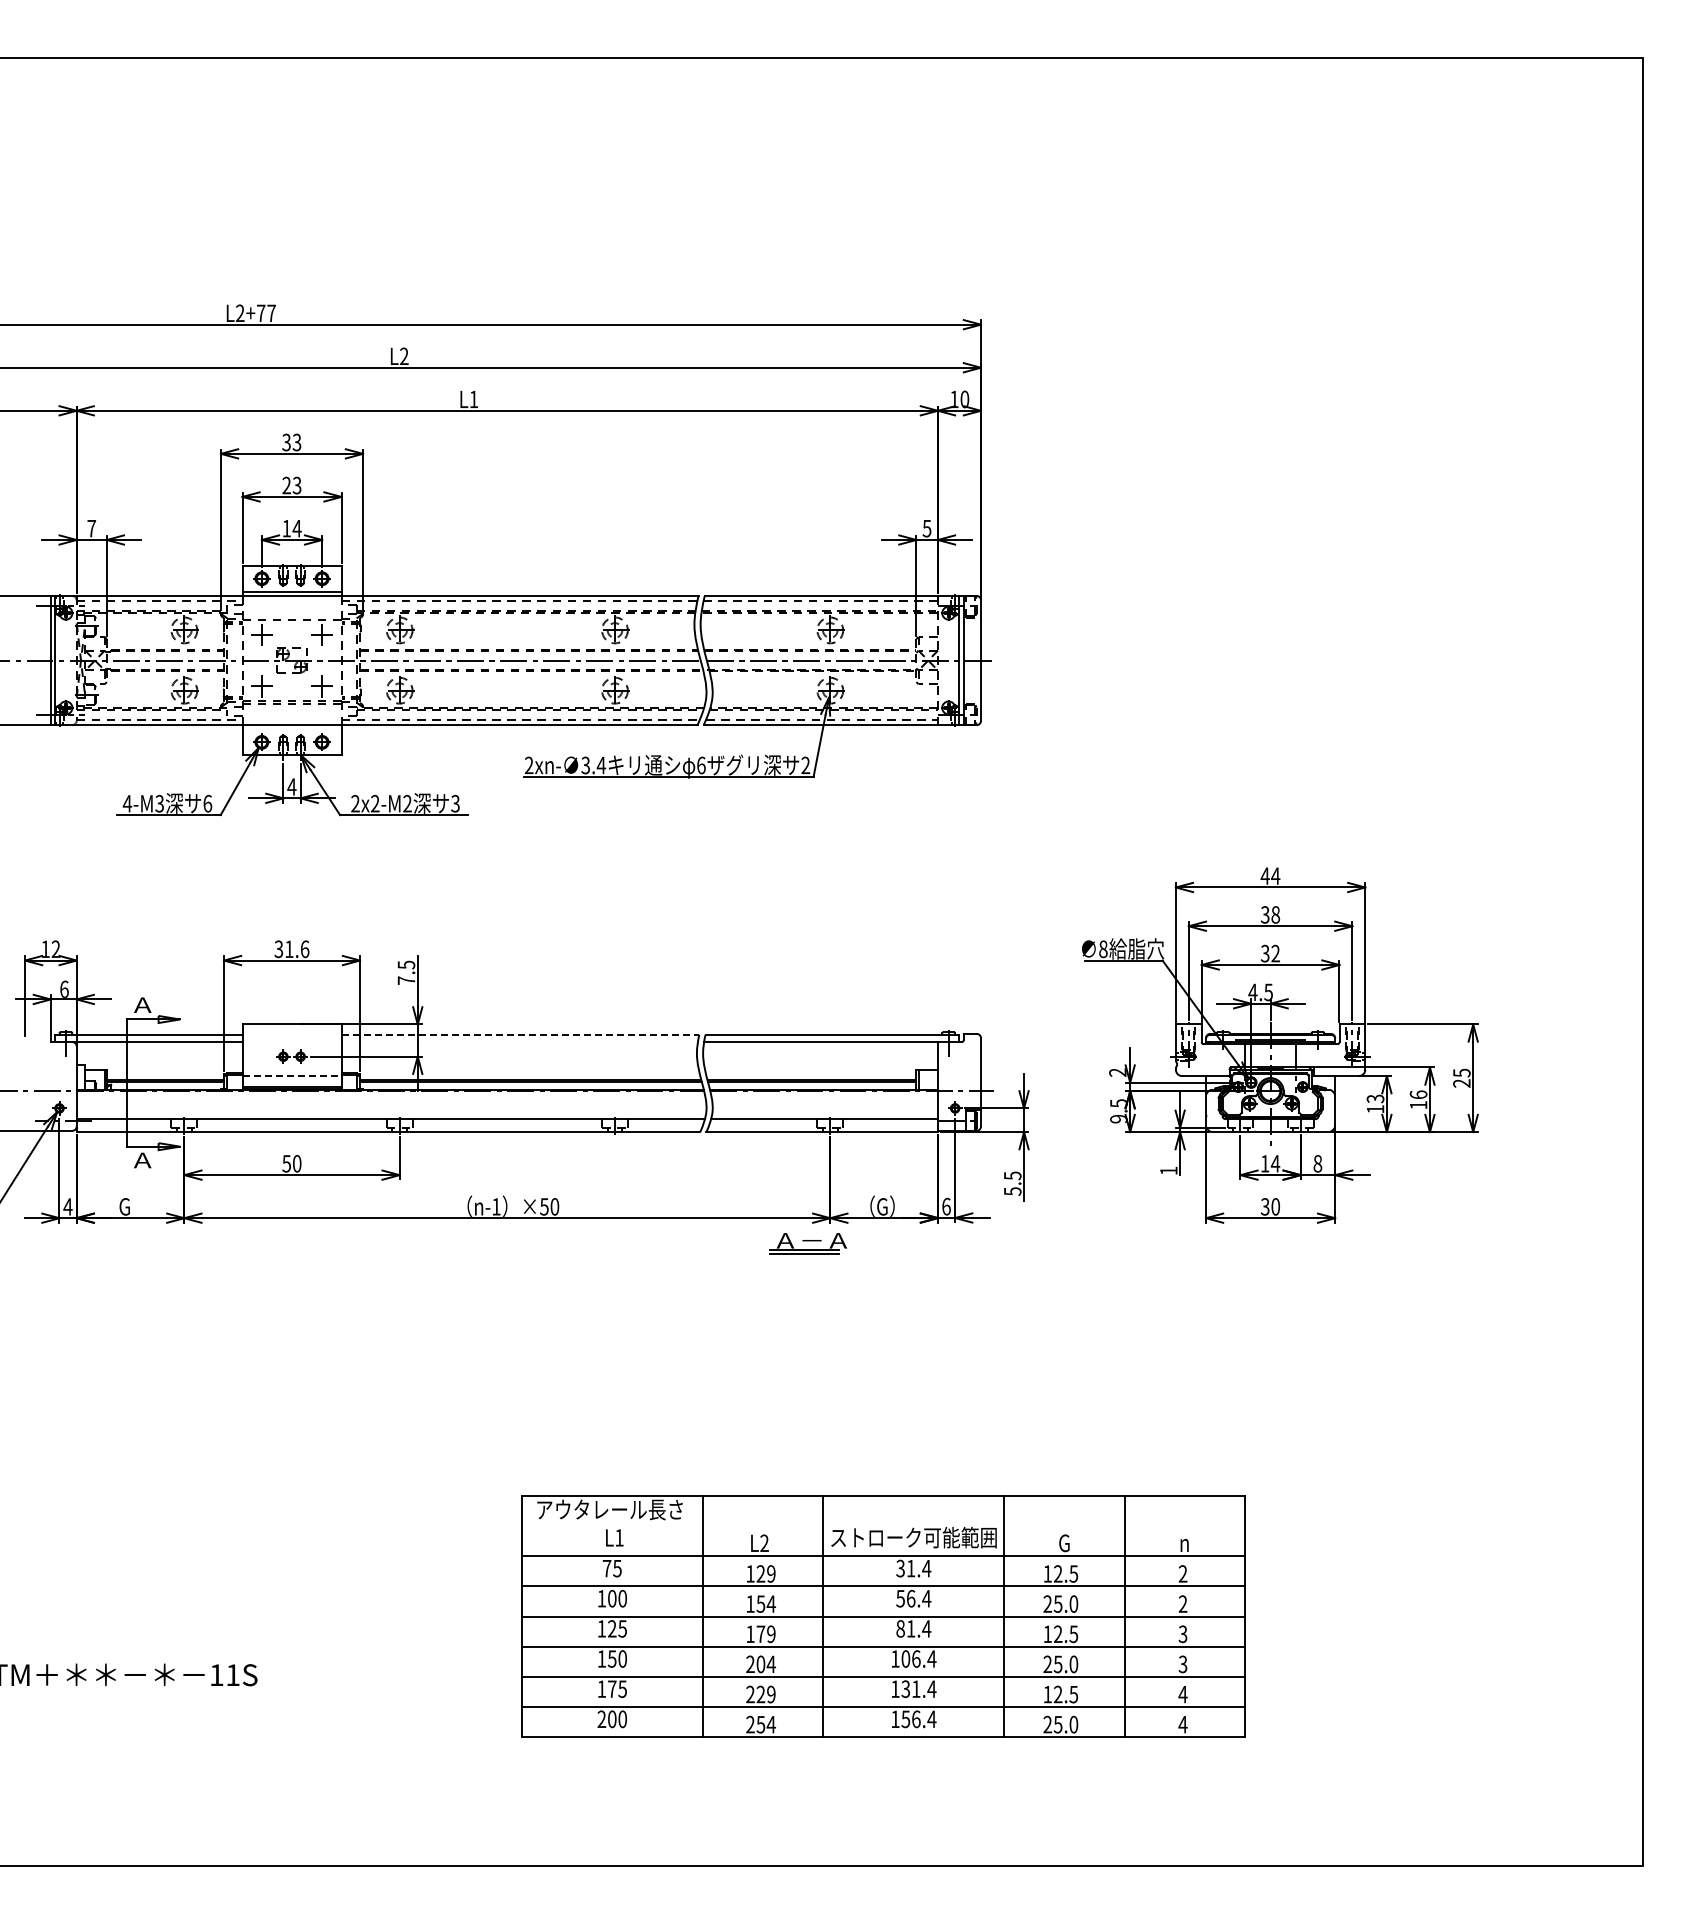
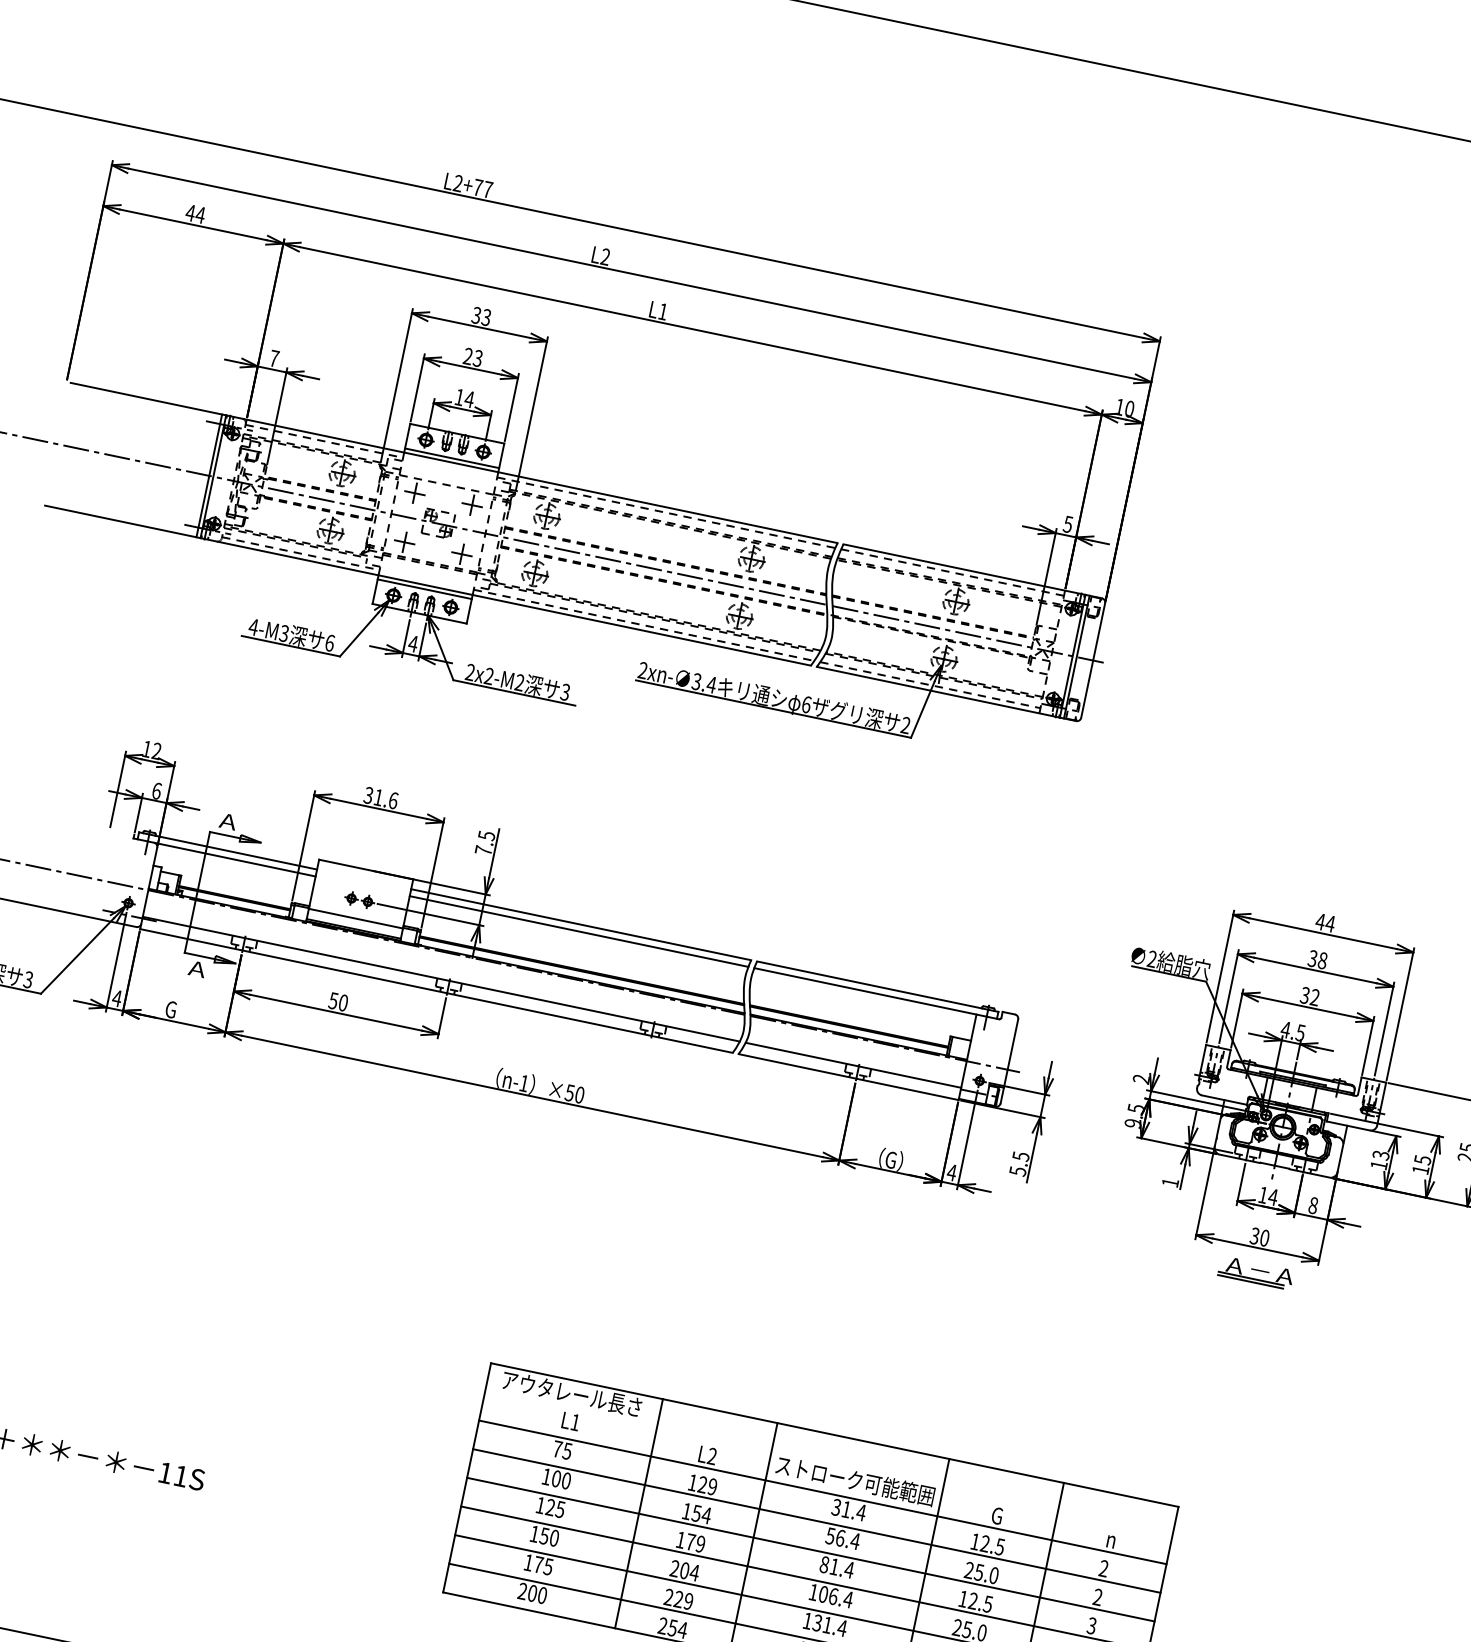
line: (291, 729) -> (424, 589), added
text: (1103, 949) -> (1152, 959), 8 -> 2
line: (520, 1034) -> (581, 924), dashed -> solid
line: (519, 1042) -> (578, 931), added
line: (292, 1076) -> (356, 919), dashed -> solid
text: (1418, 1094) -> (1422, 1159), 16 -> 15
text: (946, 1206) -> (951, 1172), 6 -> 4
part: (807, 1243) -> (1255, 1272), moved

